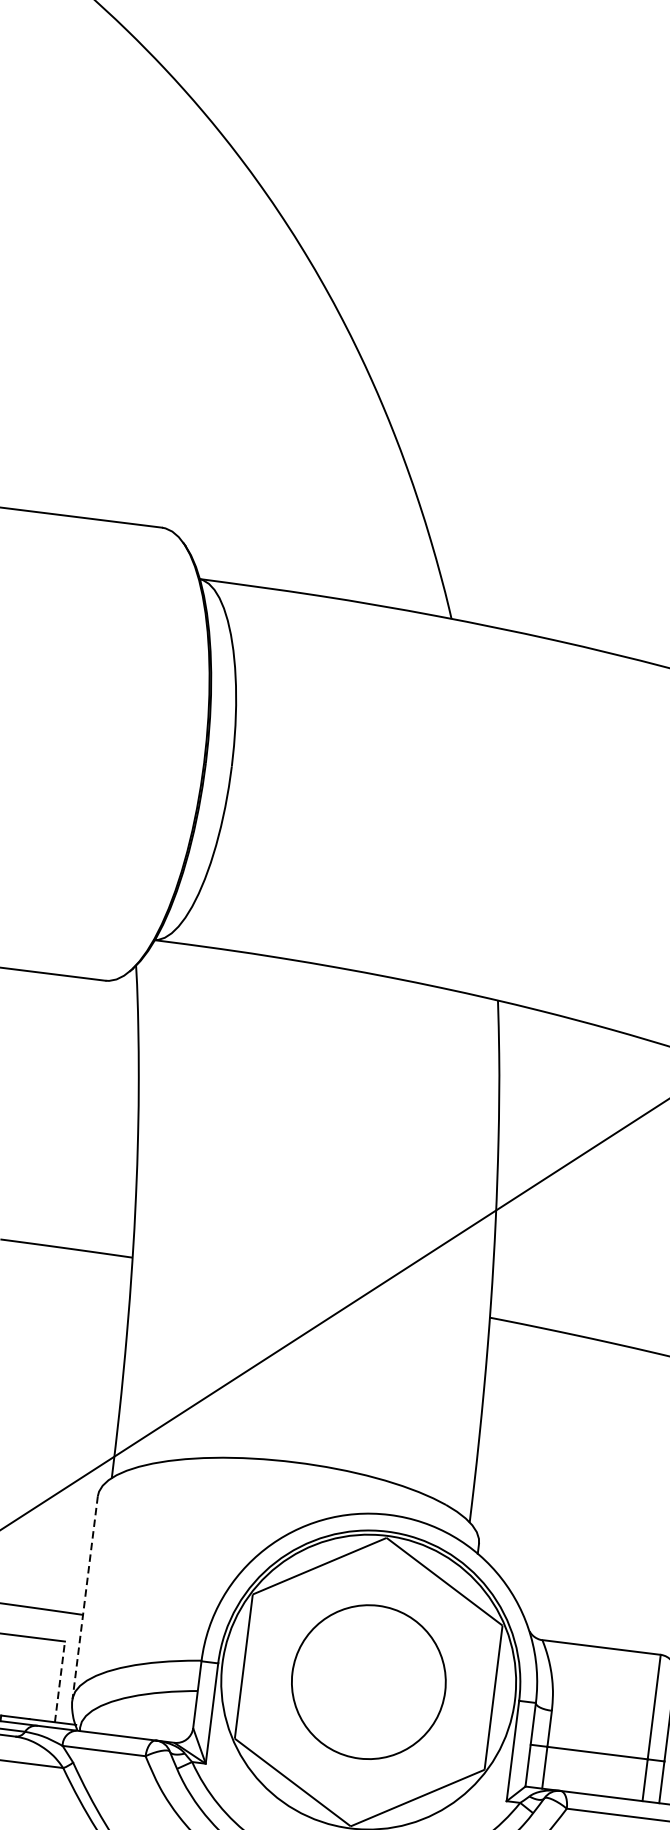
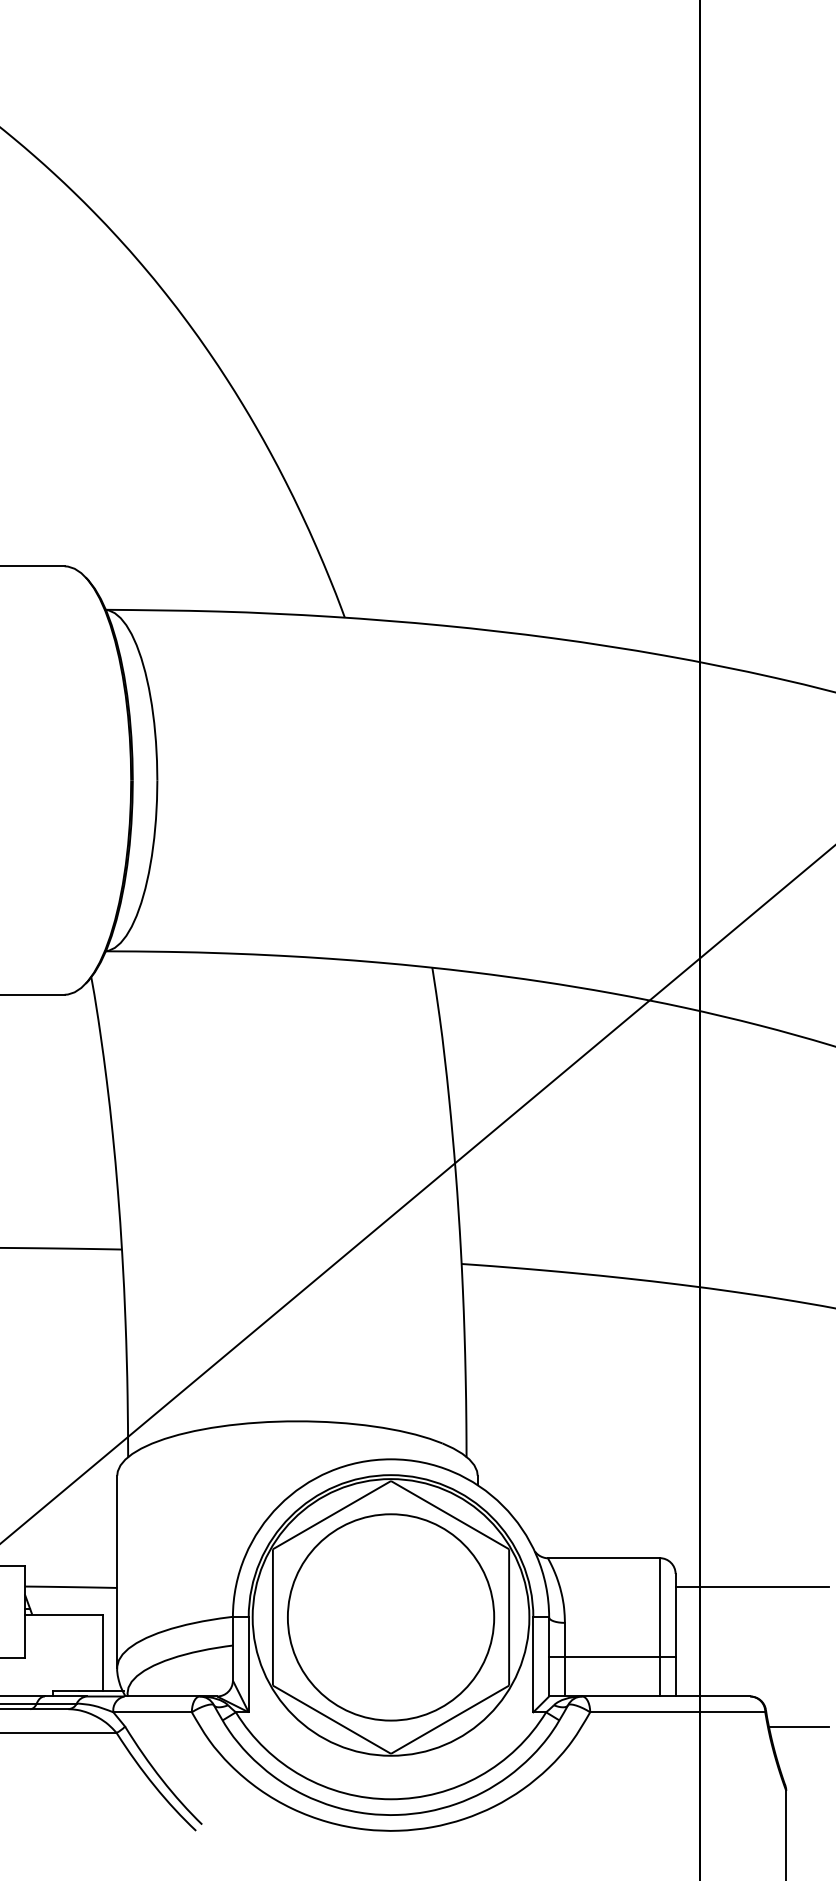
line: (85, 1597) -> (117, 1571), dashed -> solid
line: (60, 1681) -> (103, 1652), dashed -> solid
circle: (369, 1682) -> (391, 1617), size x1.43

